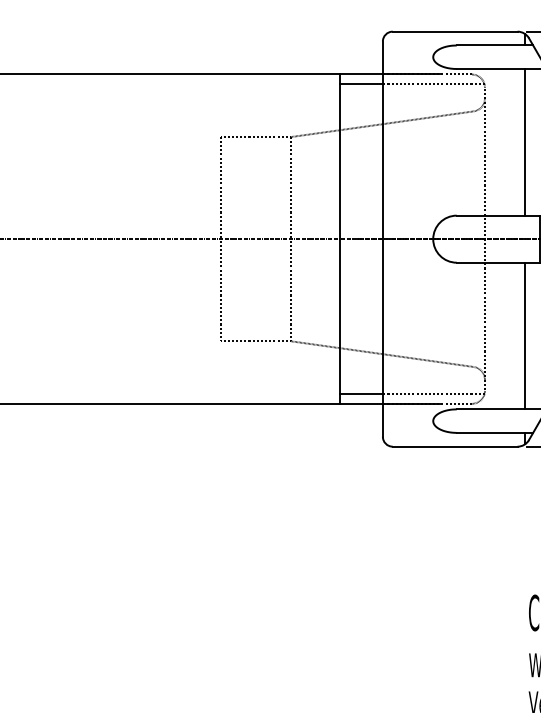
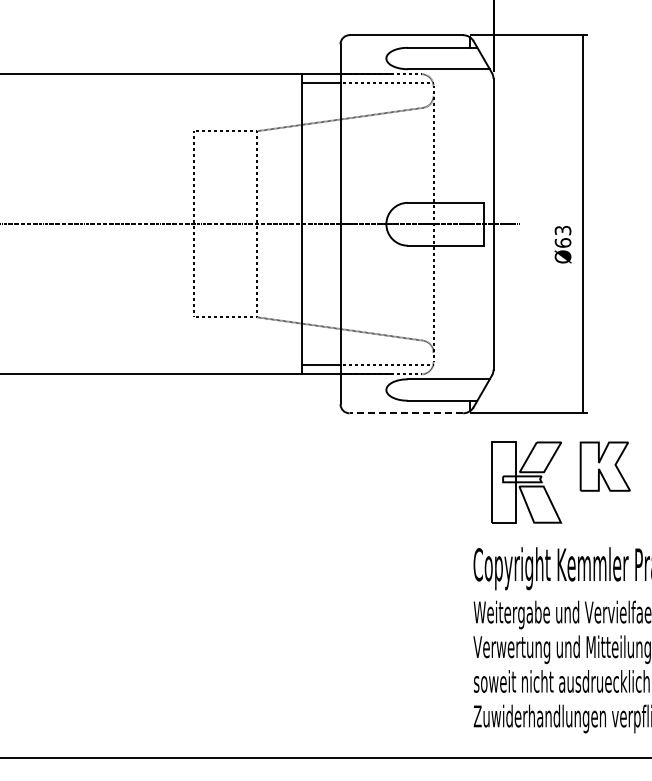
line: (525, 141) -> (470, 135), removed
line: (525, 336) -> (470, 312), removed
line: (455, 446) -> (406, 413), solid -> dashed

